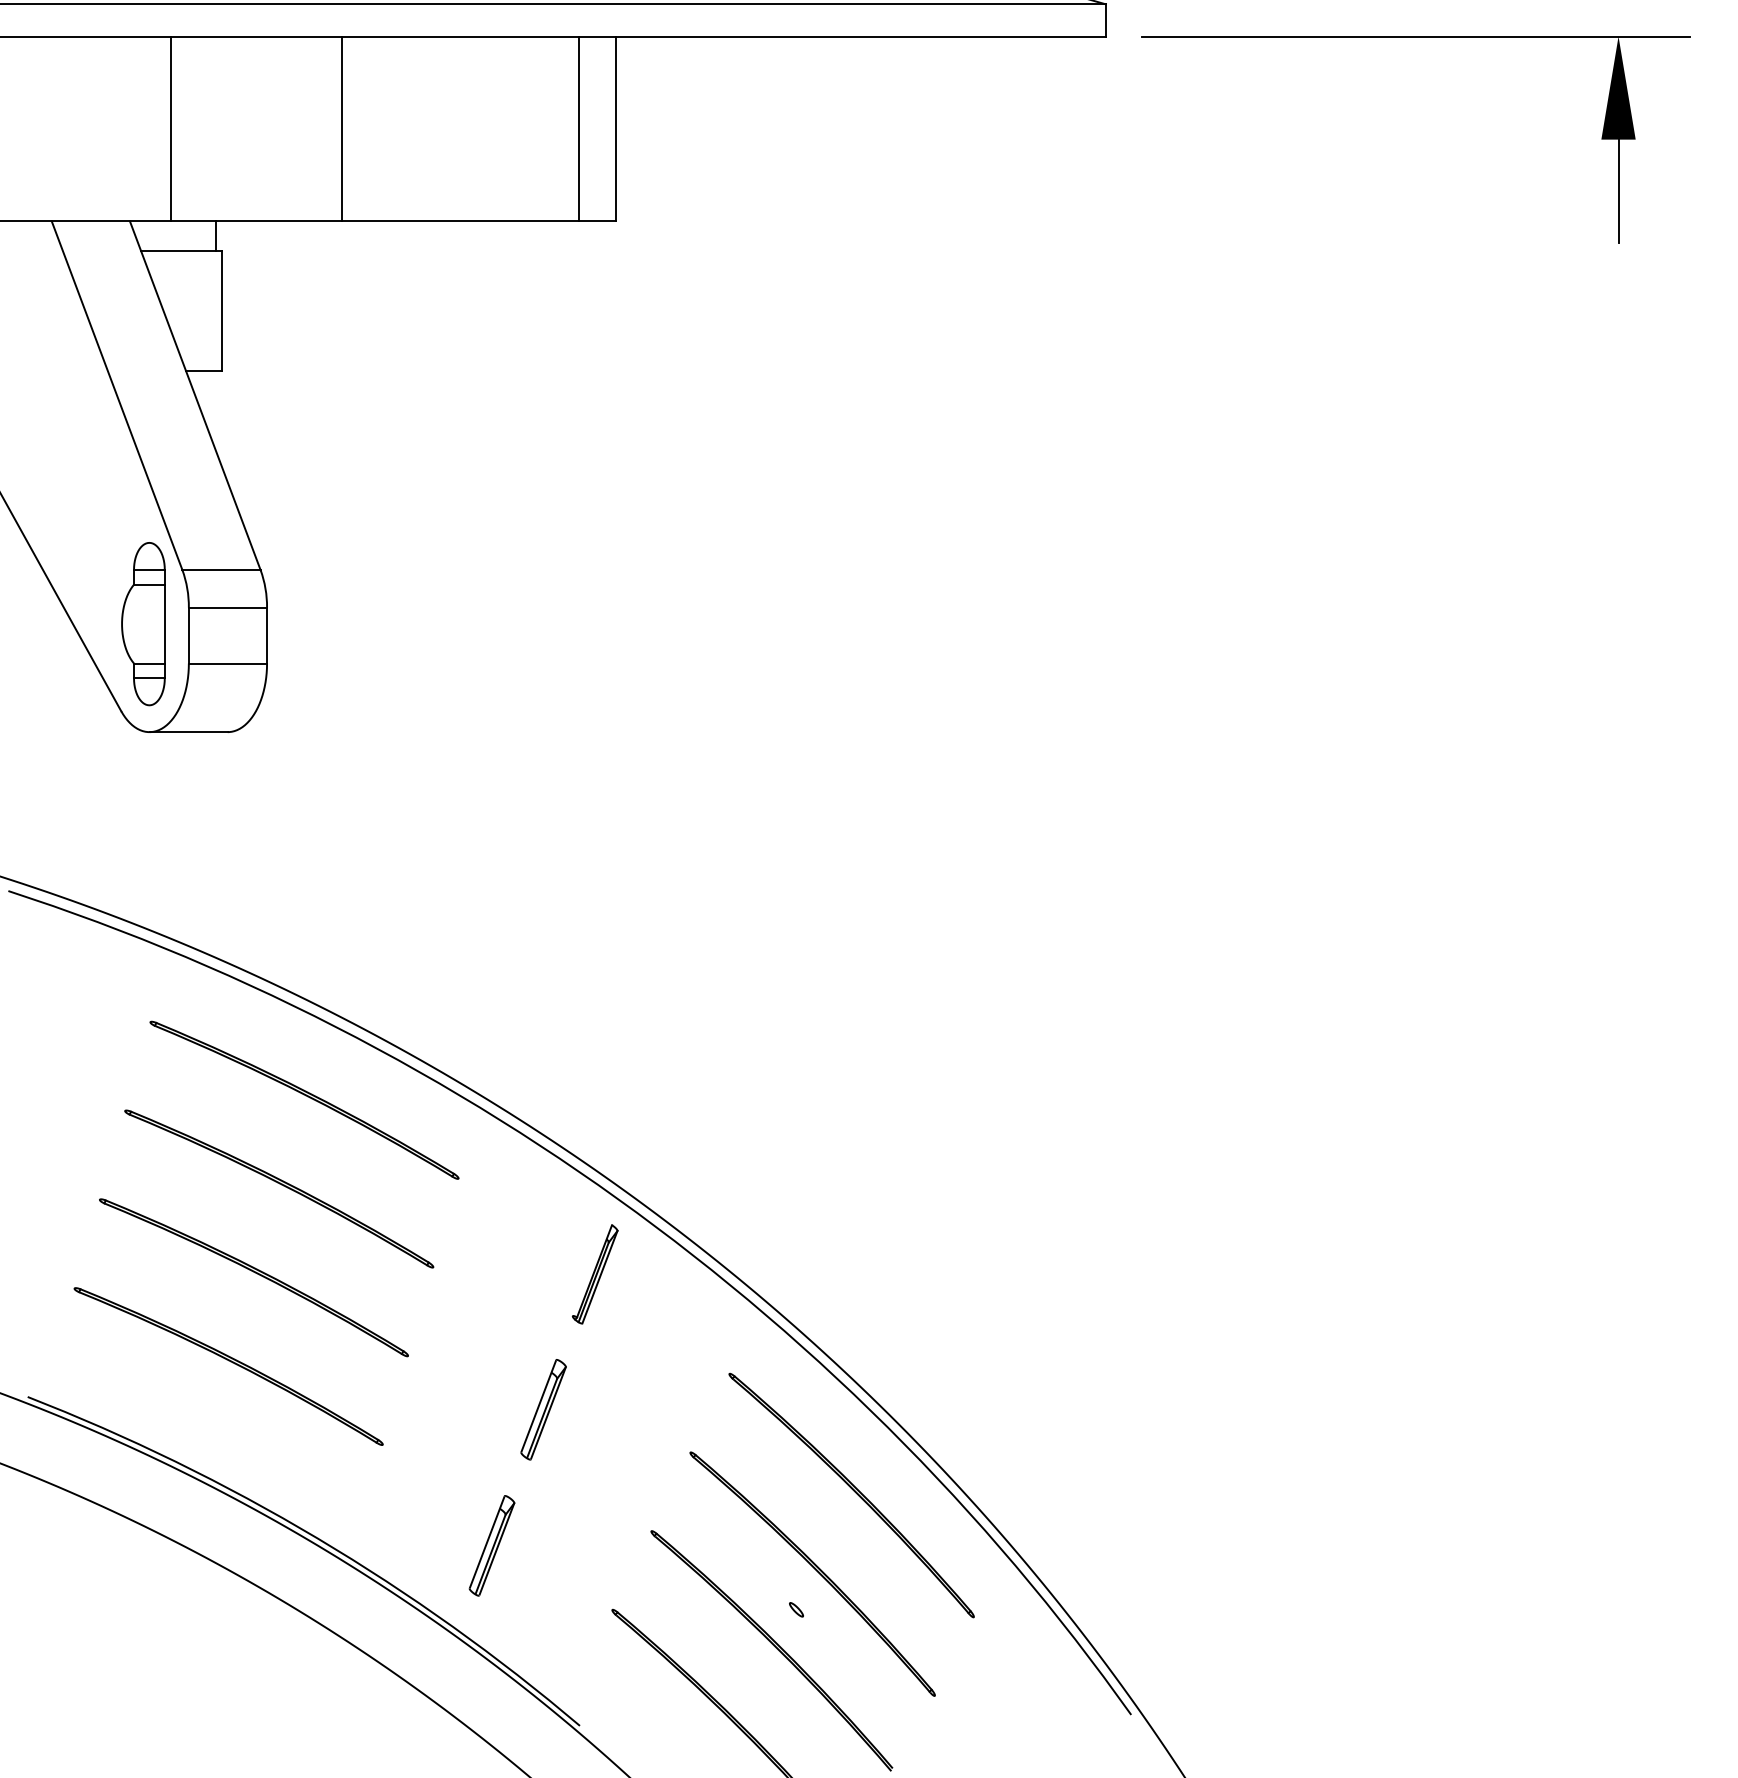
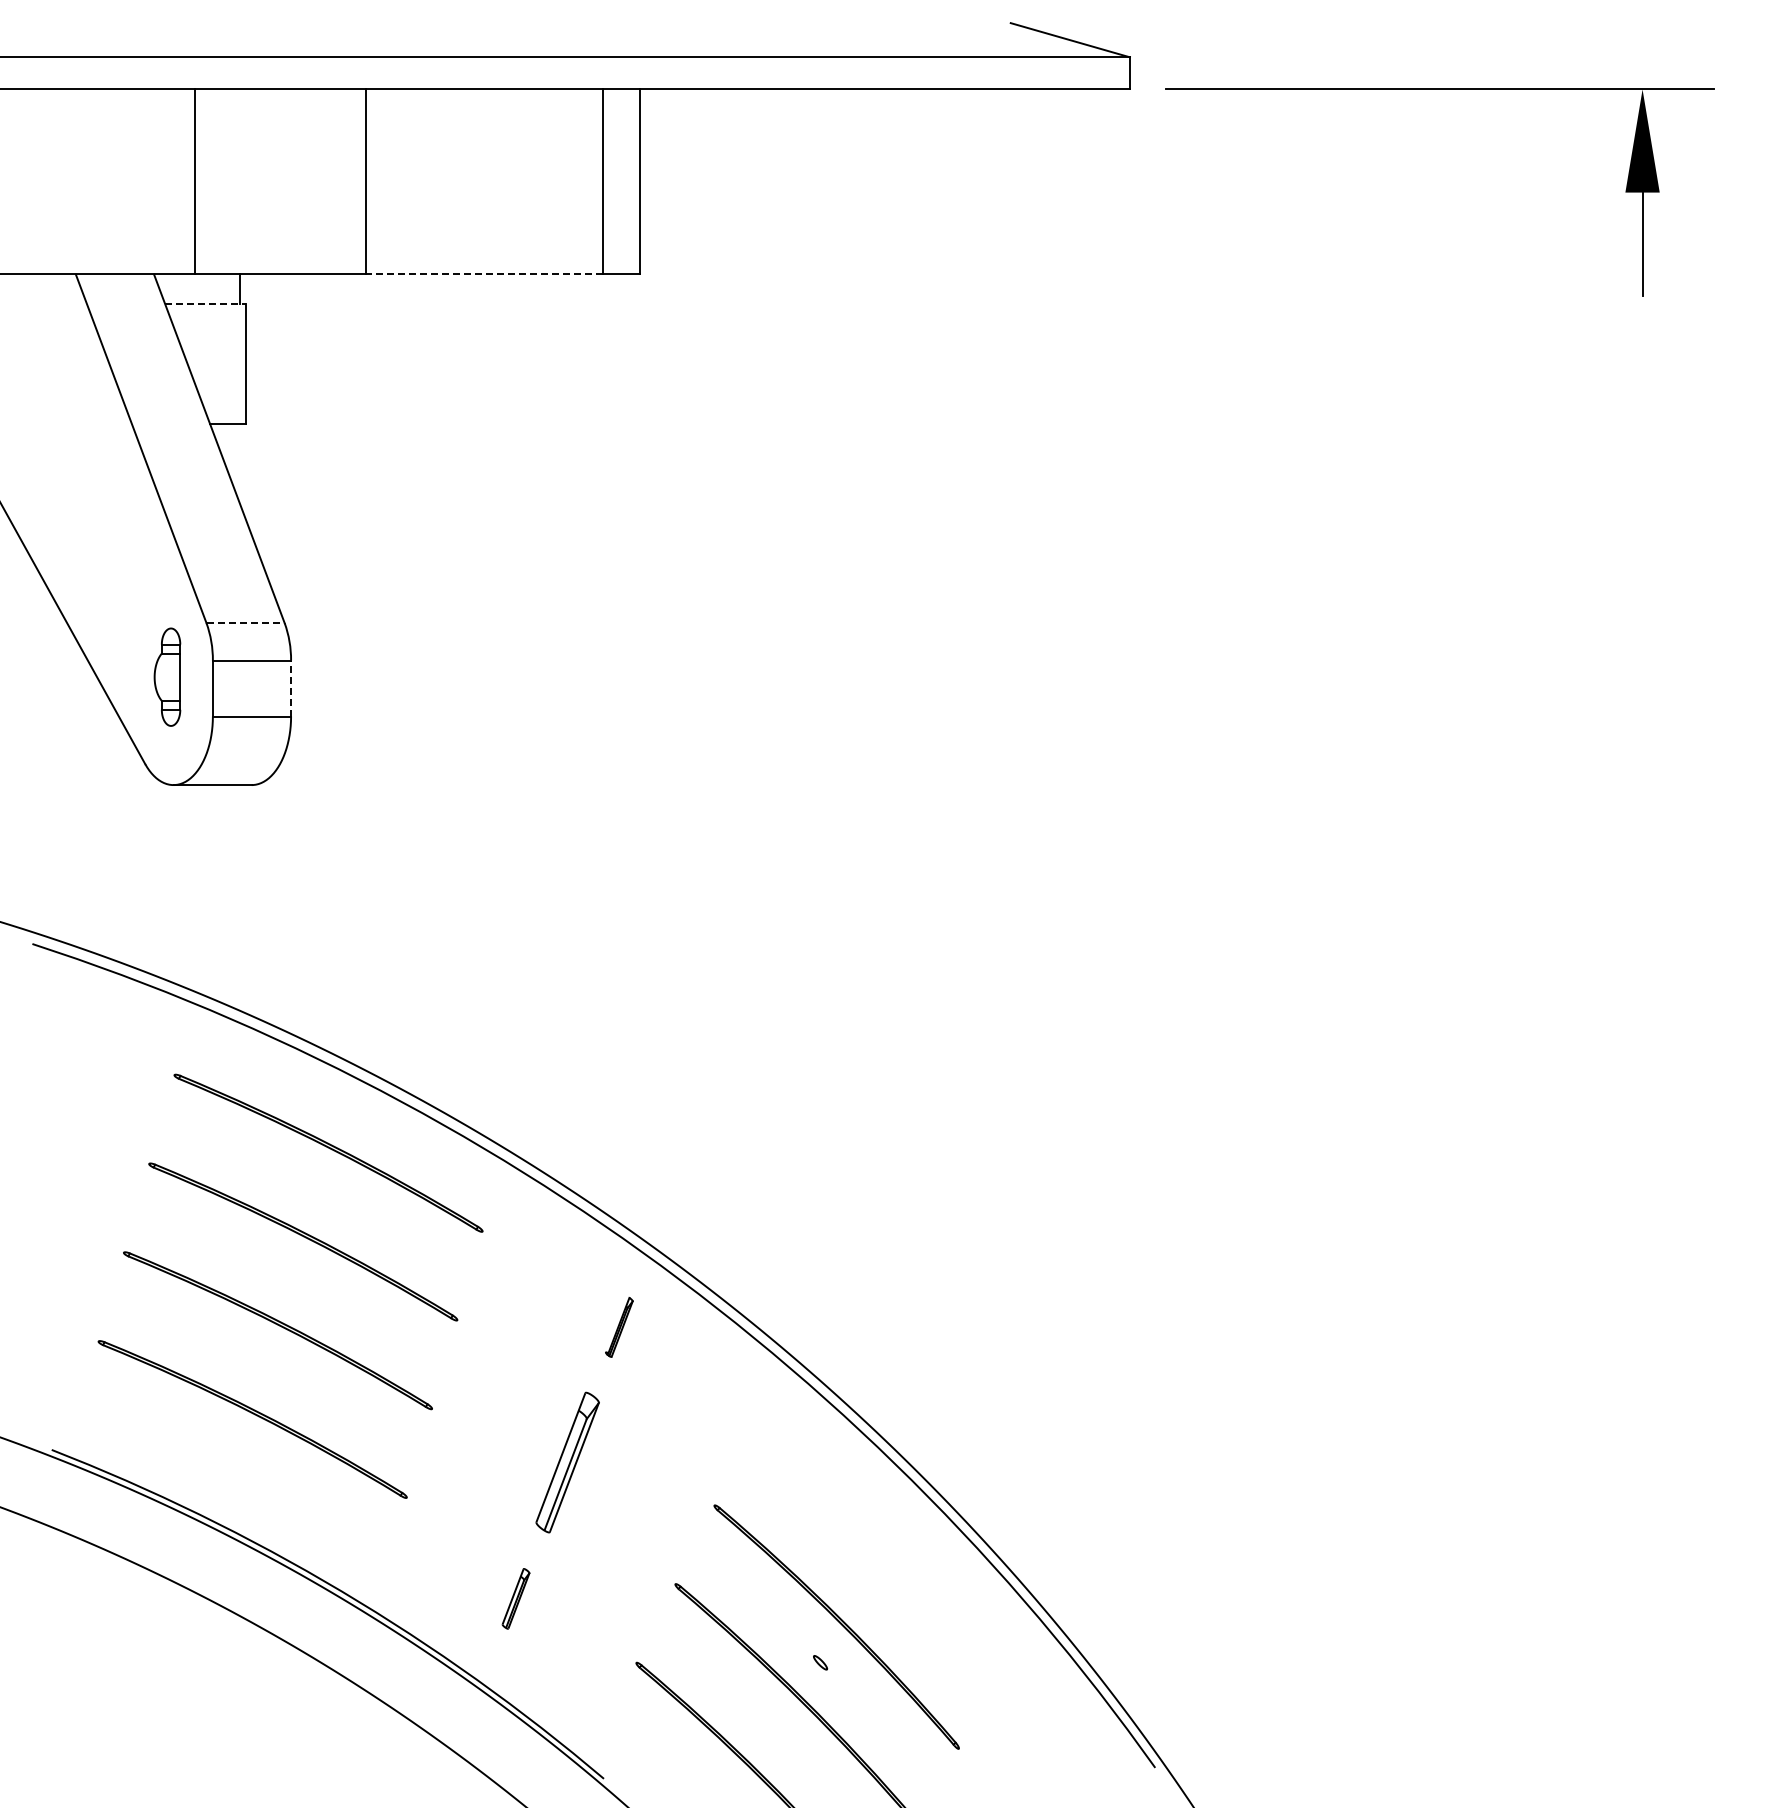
line: (460, 221) -> (484, 274), solid -> dashed
line: (182, 251) -> (206, 304), solid -> dashed
line: (222, 570) -> (246, 623), solid -> dashed
part: (143, 624) -> (167, 677), size x0.6
line: (267, 635) -> (291, 688), solid -> dashed
part: (595, 1274) -> (619, 1327), size x0.6
part: (543, 1409) -> (567, 1462), size x1.4
part: (851, 1495) -> (875, 1548), removed
part: (491, 1545) -> (515, 1598), size x0.6

